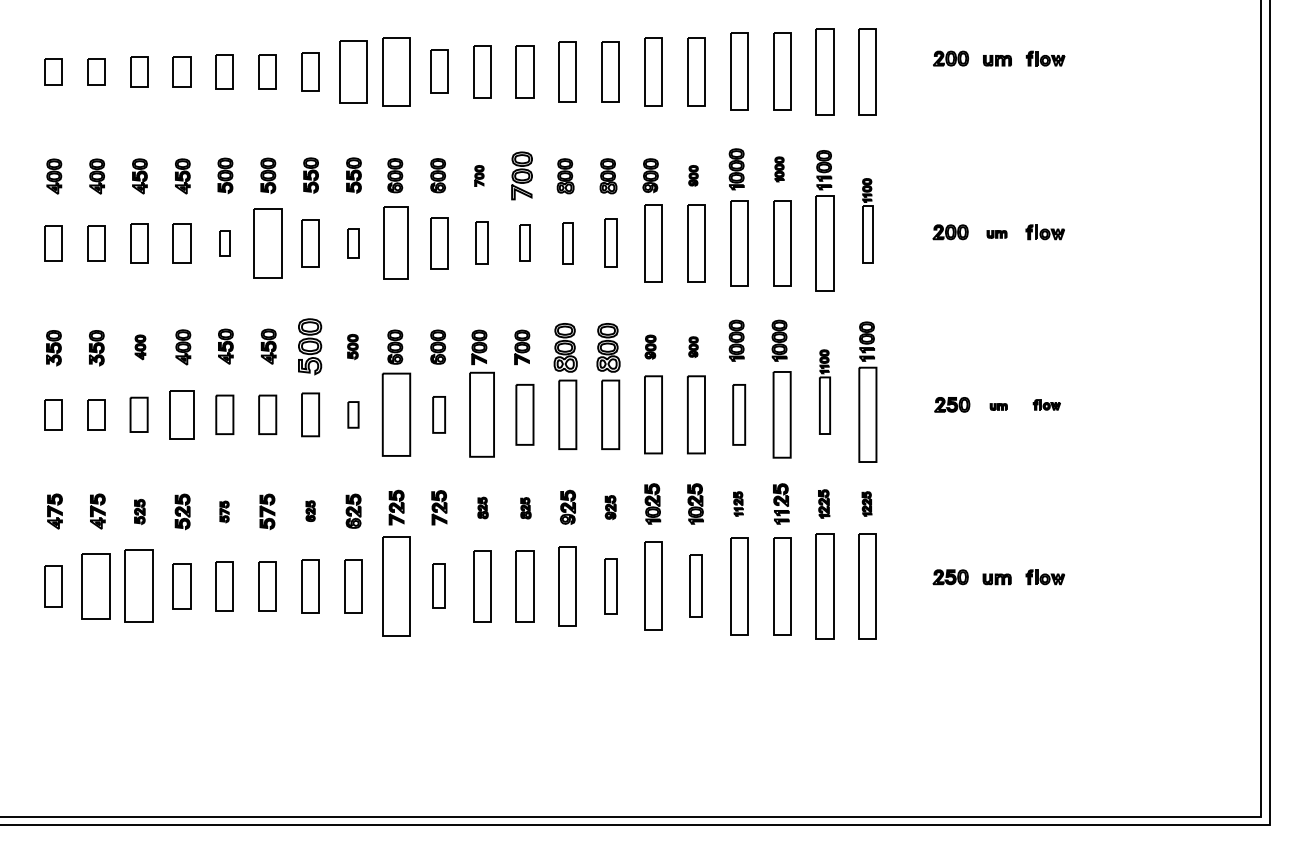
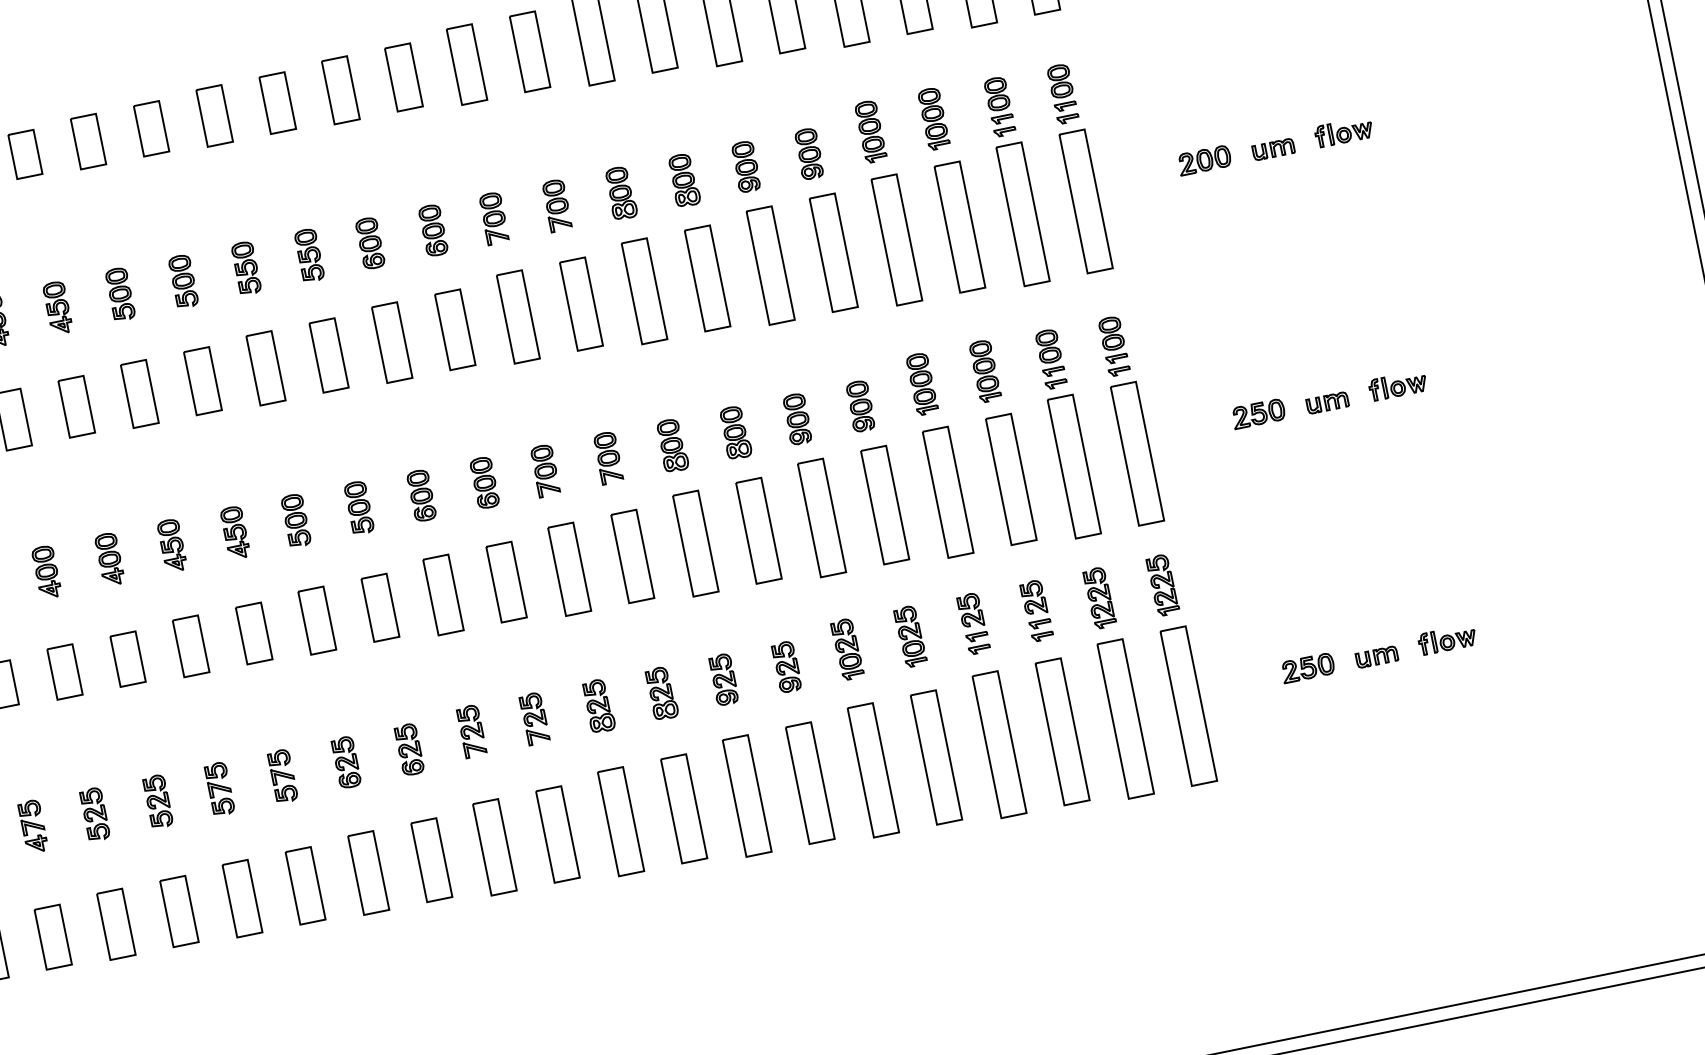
part: (353, 71) -> (277, 102), size x0.62
part: (396, 71) -> (340, 89), size x0.62
part: (779, 169) -> (933, 119), size x1.67
part: (479, 175) -> (494, 217), size x1.67
part: (522, 175) -> (557, 204), size x0.71
part: (693, 175) -> (809, 153), size x1.67
part: (867, 220) -> (1078, 167), size x1.67
part: (996, 234) -> (1272, 149), size x1.43
part: (482, 242) -> (518, 315), size x1.43
part: (524, 242) -> (580, 302), size x1.67
part: (224, 243) -> (139, 394), size x1.67
part: (267, 243) -> (202, 381), size x0.62
part: (353, 243) -> (329, 355), size x1.67
part: (396, 243) -> (392, 342), size x0.71
part: (567, 243) -> (644, 291), size x1.67
part: (610, 243) -> (707, 278), size x1.43
part: (309, 346) -> (295, 520), size x0.62
part: (352, 346) -> (358, 507), size x1.43
part: (650, 346) -> (797, 418), size x1.43
part: (693, 346) -> (860, 405), size x1.67
part: (140, 347) -> (46, 572), size x1.43
part: (565, 347) -> (672, 445), size x0.71
part: (608, 347) -> (735, 432), size x0.71
part: (824, 391) -> (1066, 432), size x1.67
part: (1046, 404) -> (1397, 385), size x1.43
part: (998, 406) -> (1327, 402), size x1.67
part: (181, 414) -> (127, 658), size x0.71
part: (353, 414) -> (380, 607), size x1.67
part: (395, 414) -> (442, 594), size x0.62
part: (438, 414) -> (505, 581), size x1.43
part: (481, 414) -> (568, 568), size x0.71
part: (738, 414) -> (946, 492), size x1.43
part: (738, 503) -> (973, 622), size x1.67
part: (823, 503) -> (1098, 597), size x1.43
part: (866, 503) -> (1161, 584), size x1.67
part: (482, 507) -> (598, 705), size x1.67
part: (610, 507) -> (786, 667), size x1.43
part: (525, 508) -> (661, 694), size x1.67
part: (310, 510) -> (345, 761), size x1.67
part: (139, 511) -> (94, 814), size x1.43
part: (224, 511) -> (219, 788), size x1.67
part: (396, 585) -> (494, 846), size x0.62
part: (439, 585) -> (558, 833), size x1.43
part: (696, 585) -> (936, 756), size x1.43
part: (96, 586) -> (53, 937), size x0.62
part: (139, 586) -> (116, 924), size x0.62
part: (610, 586) -> (810, 783), size x1.43

